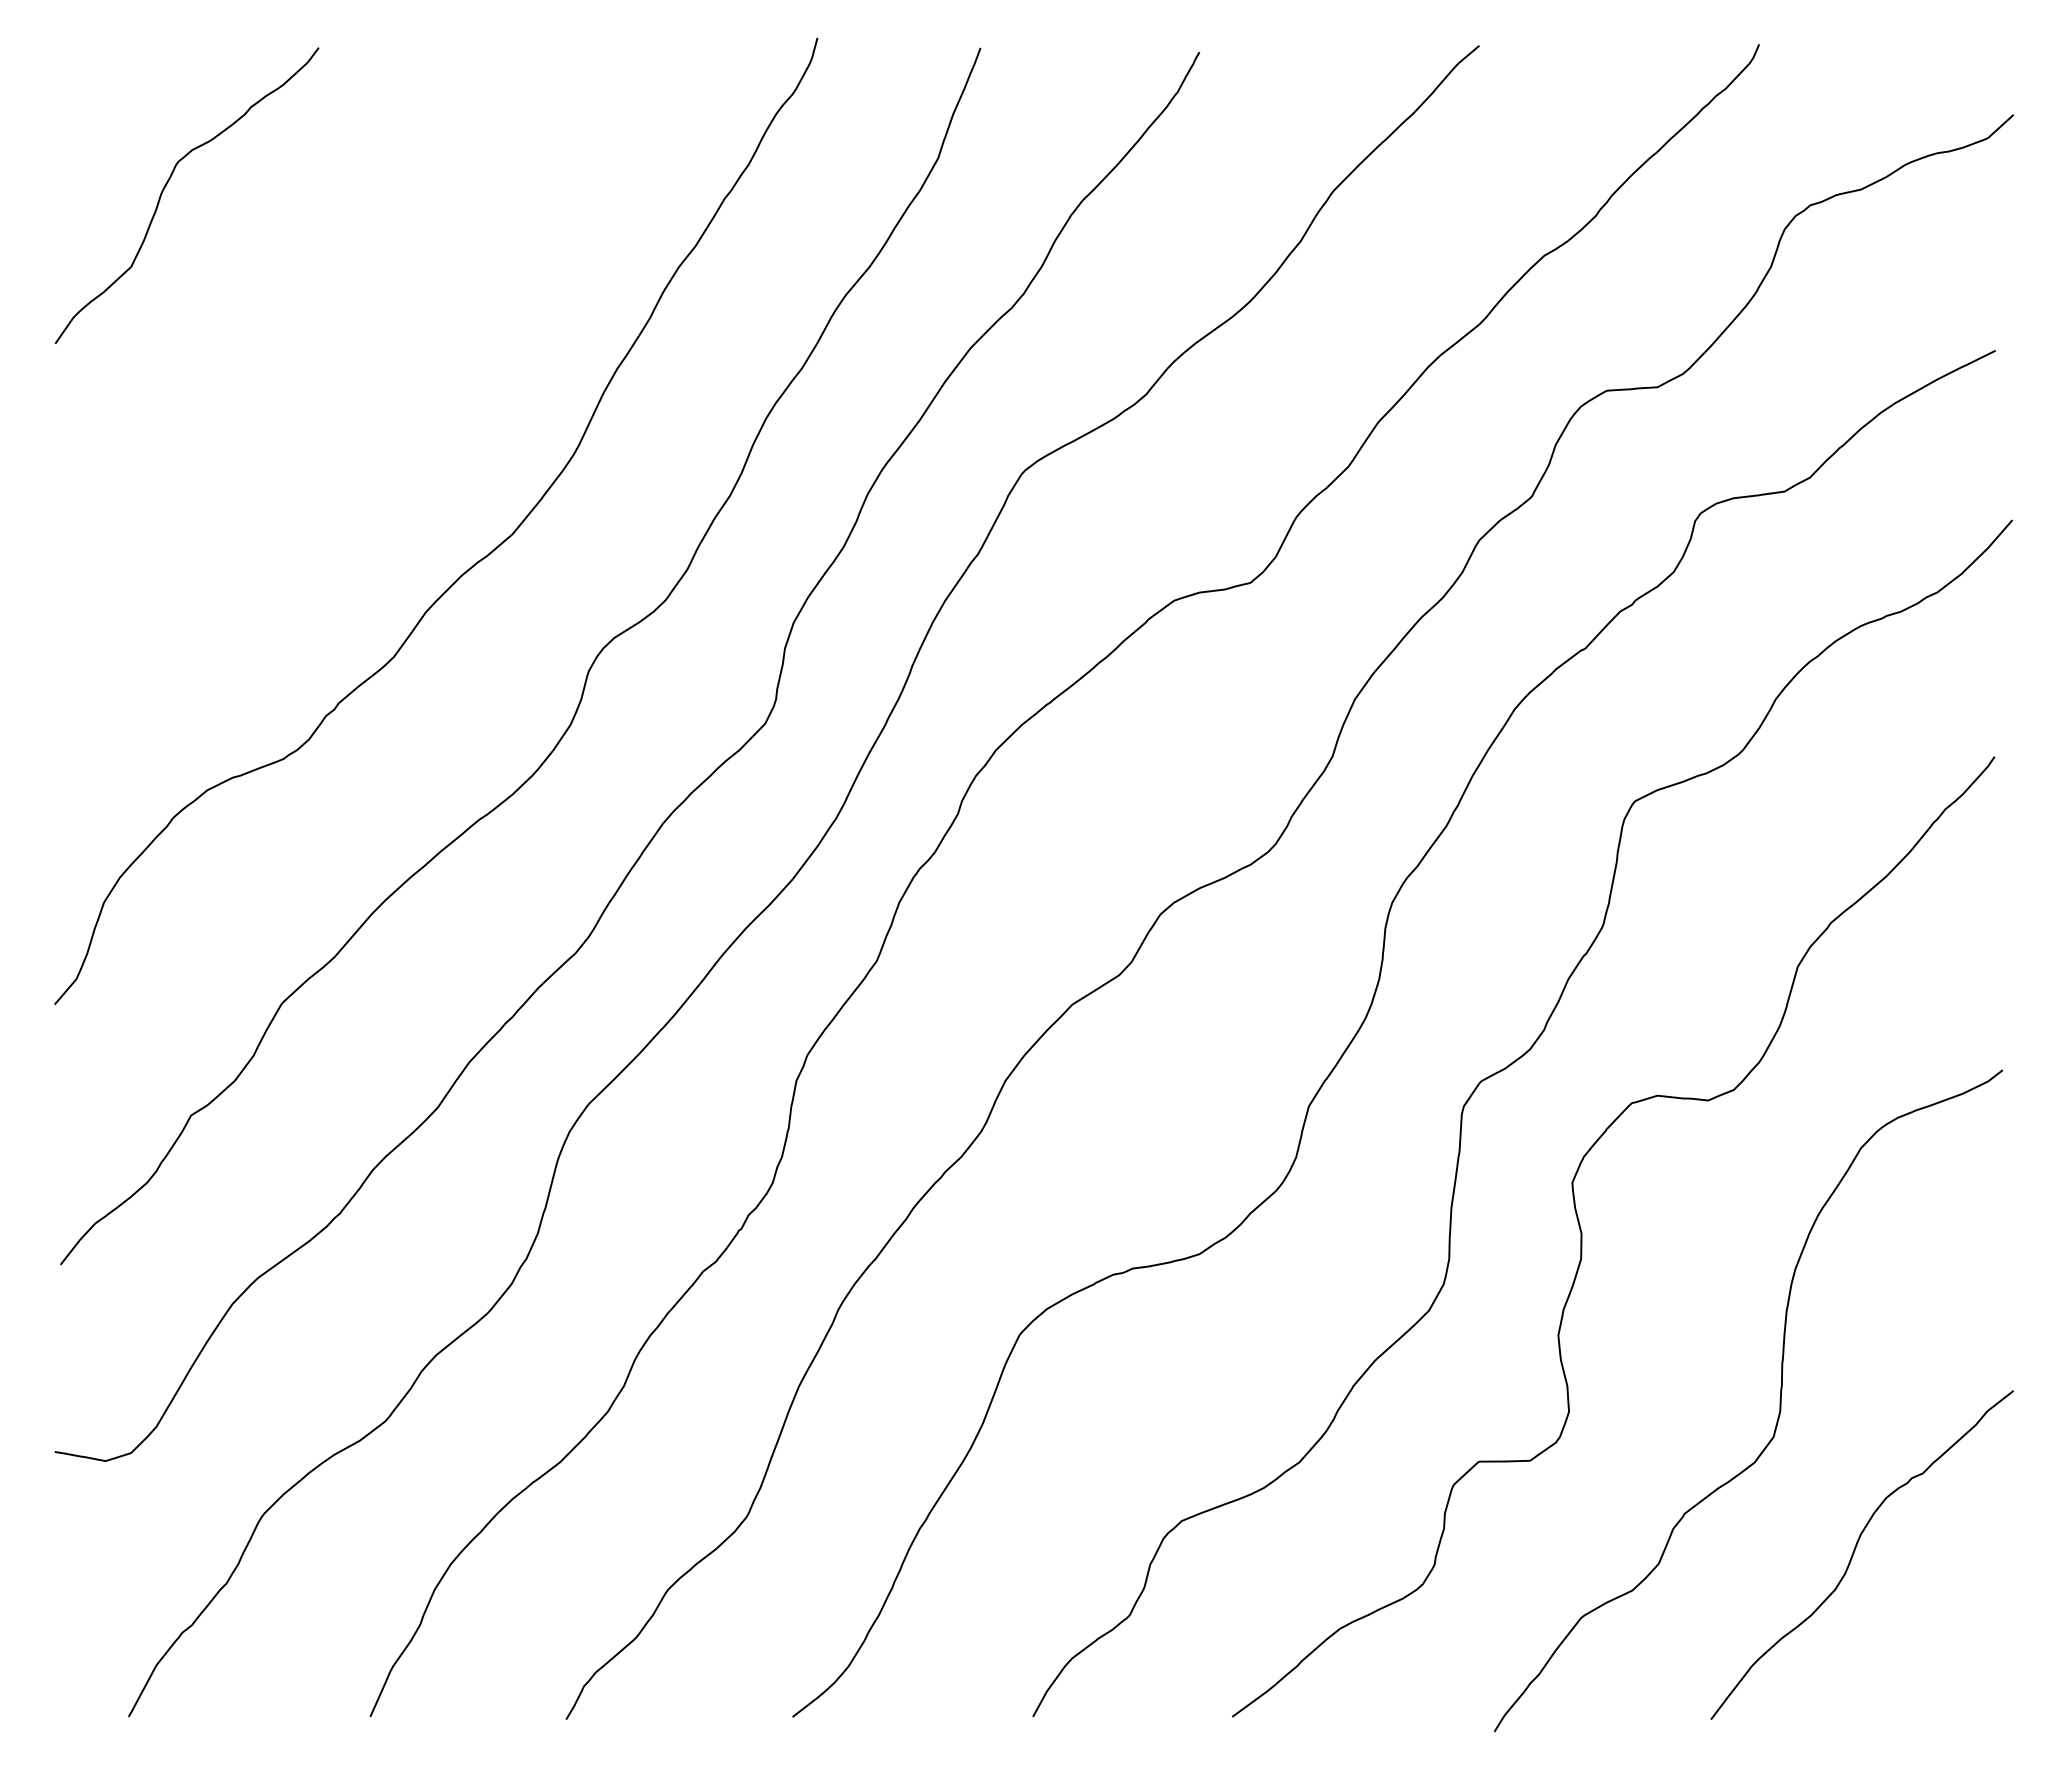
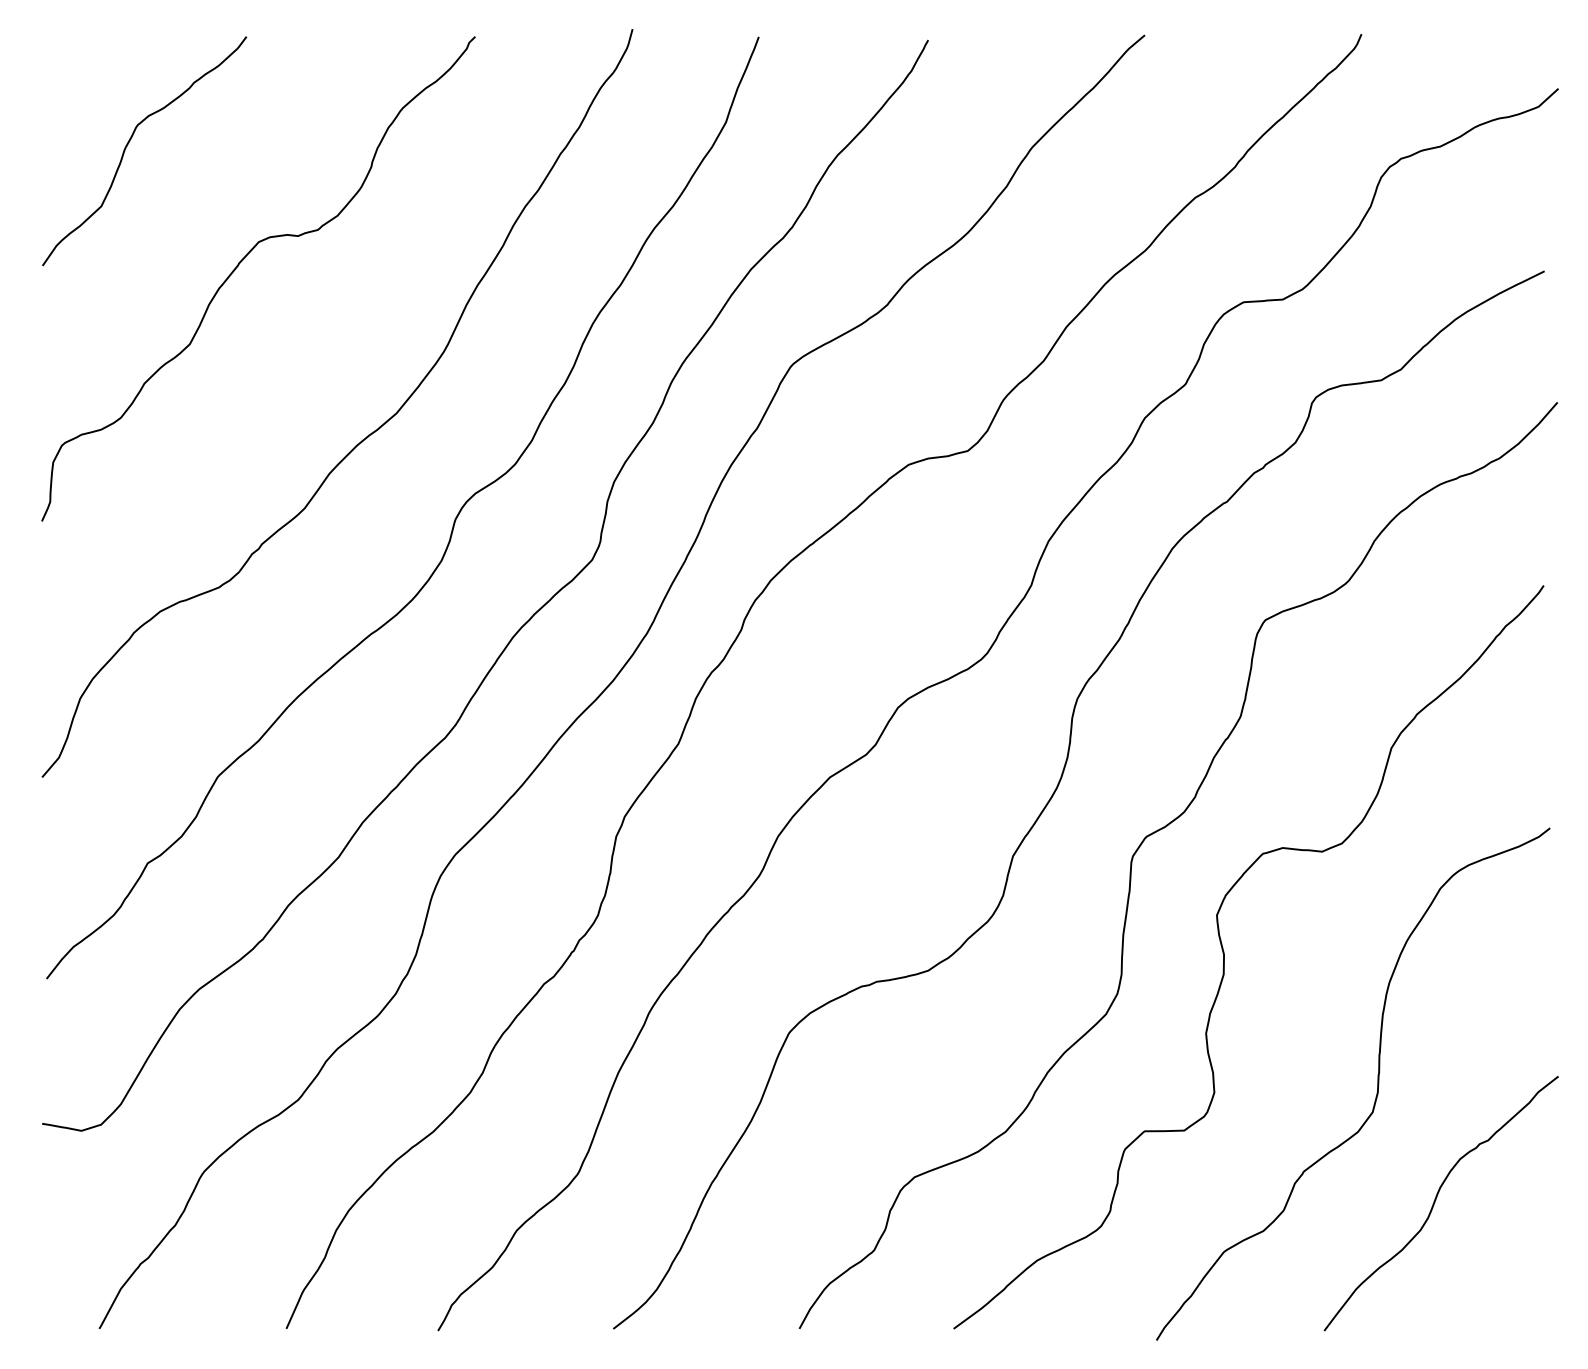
curve: (309, 342) -> (239, 264), added

